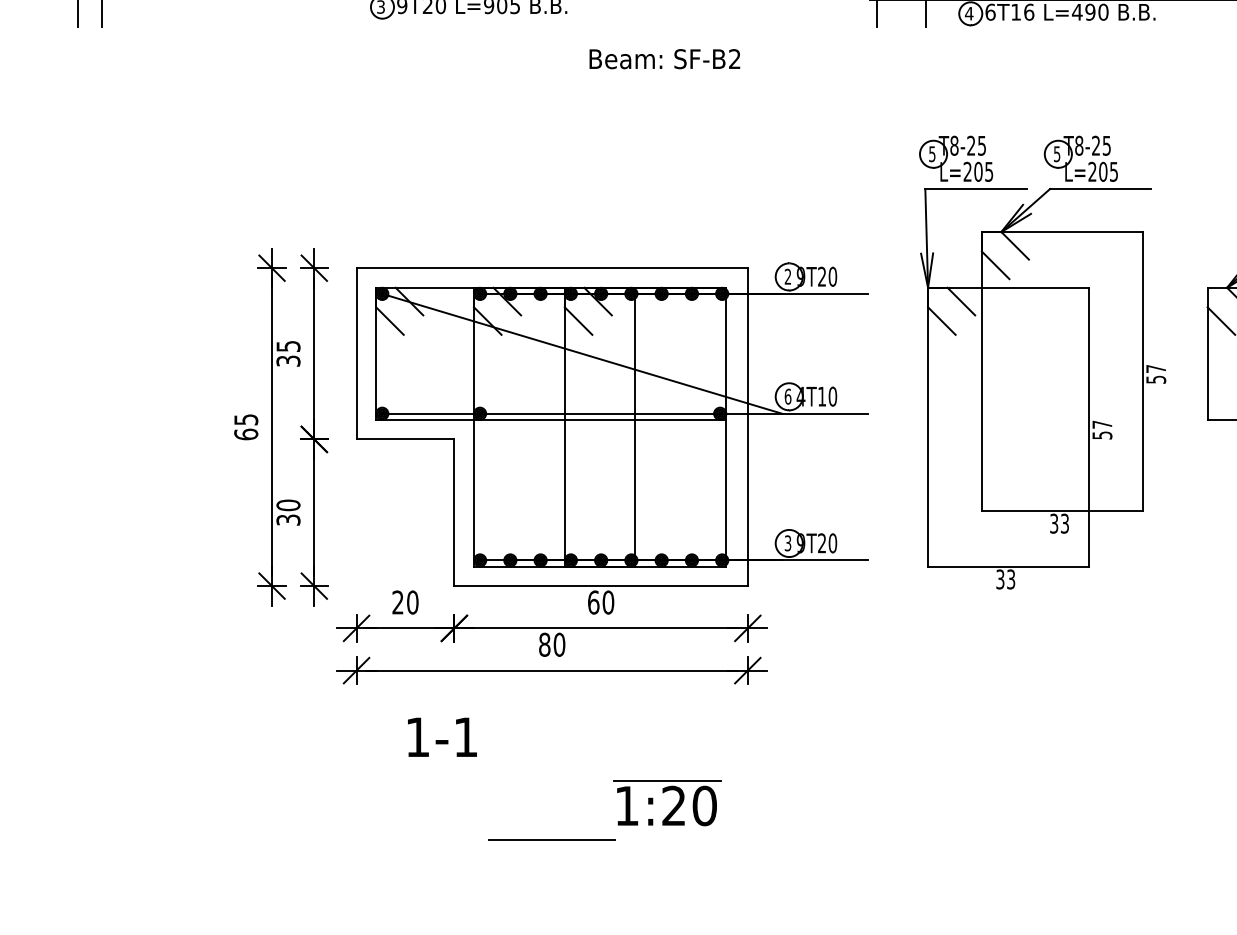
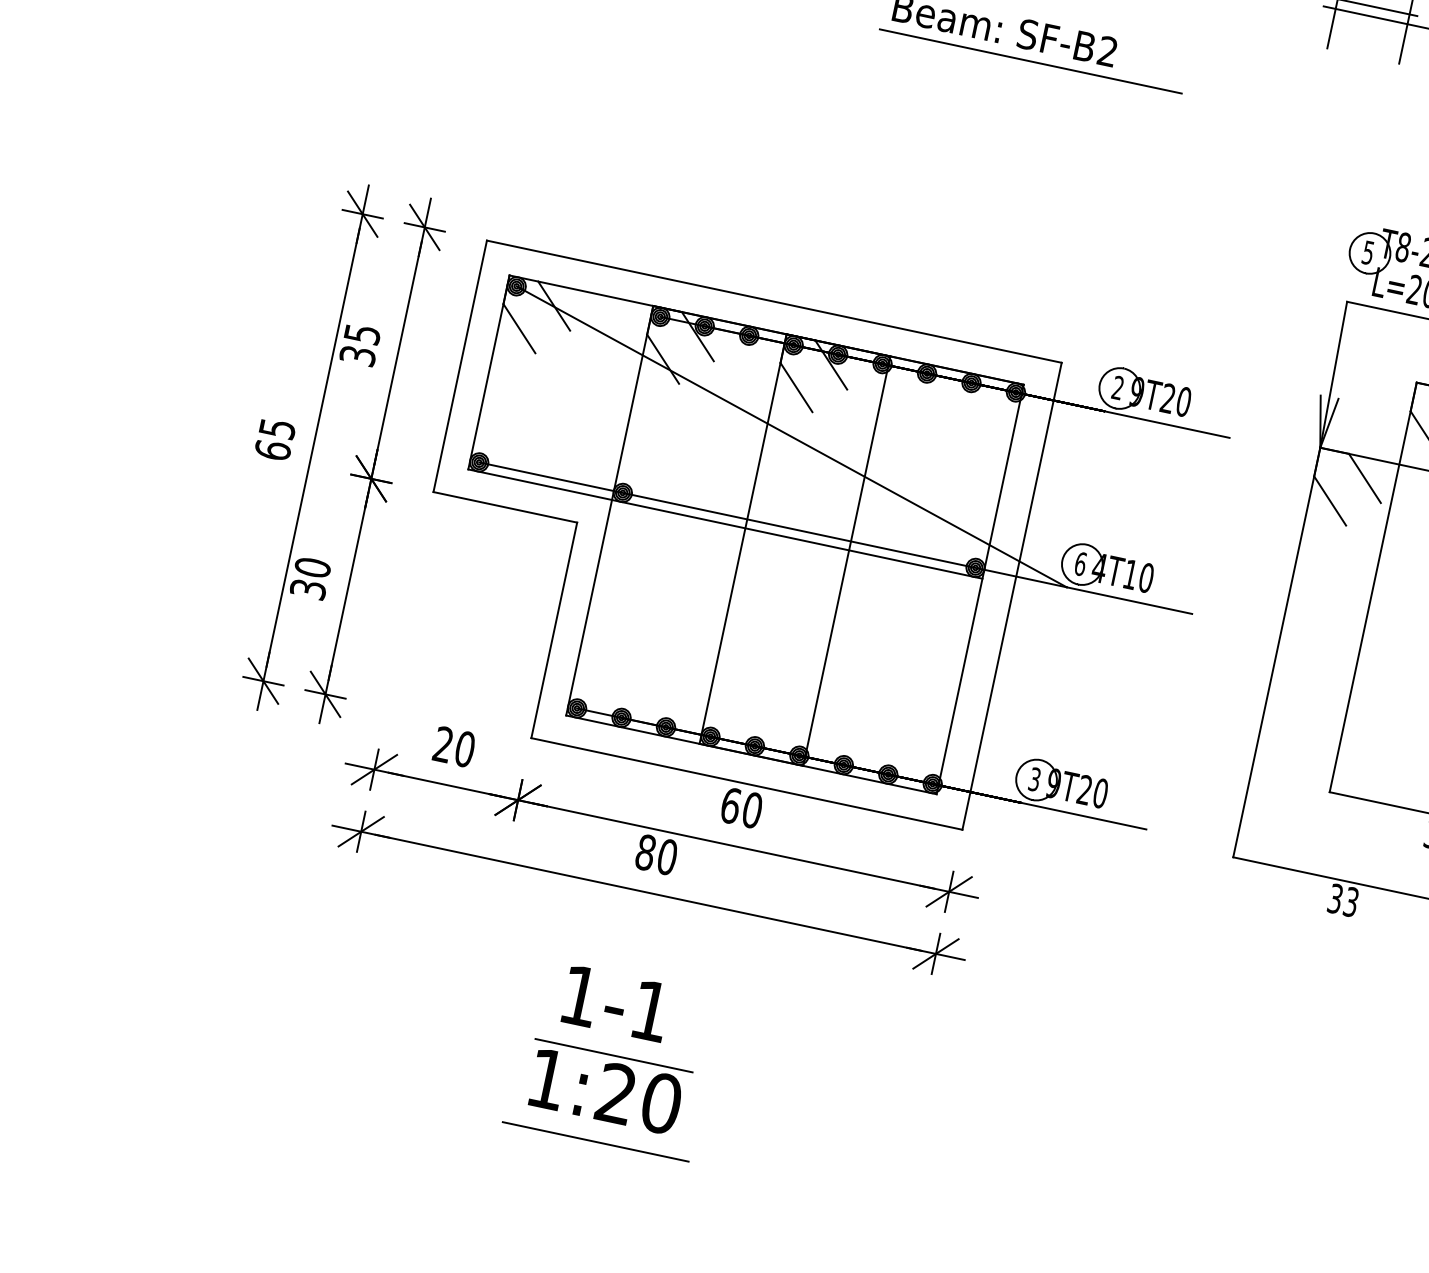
line: (685, 76) -> (1029, 61), added
text: (442, 736) -> (616, 1002), moved
part: (673, 808) -> (614, 1097), moved

